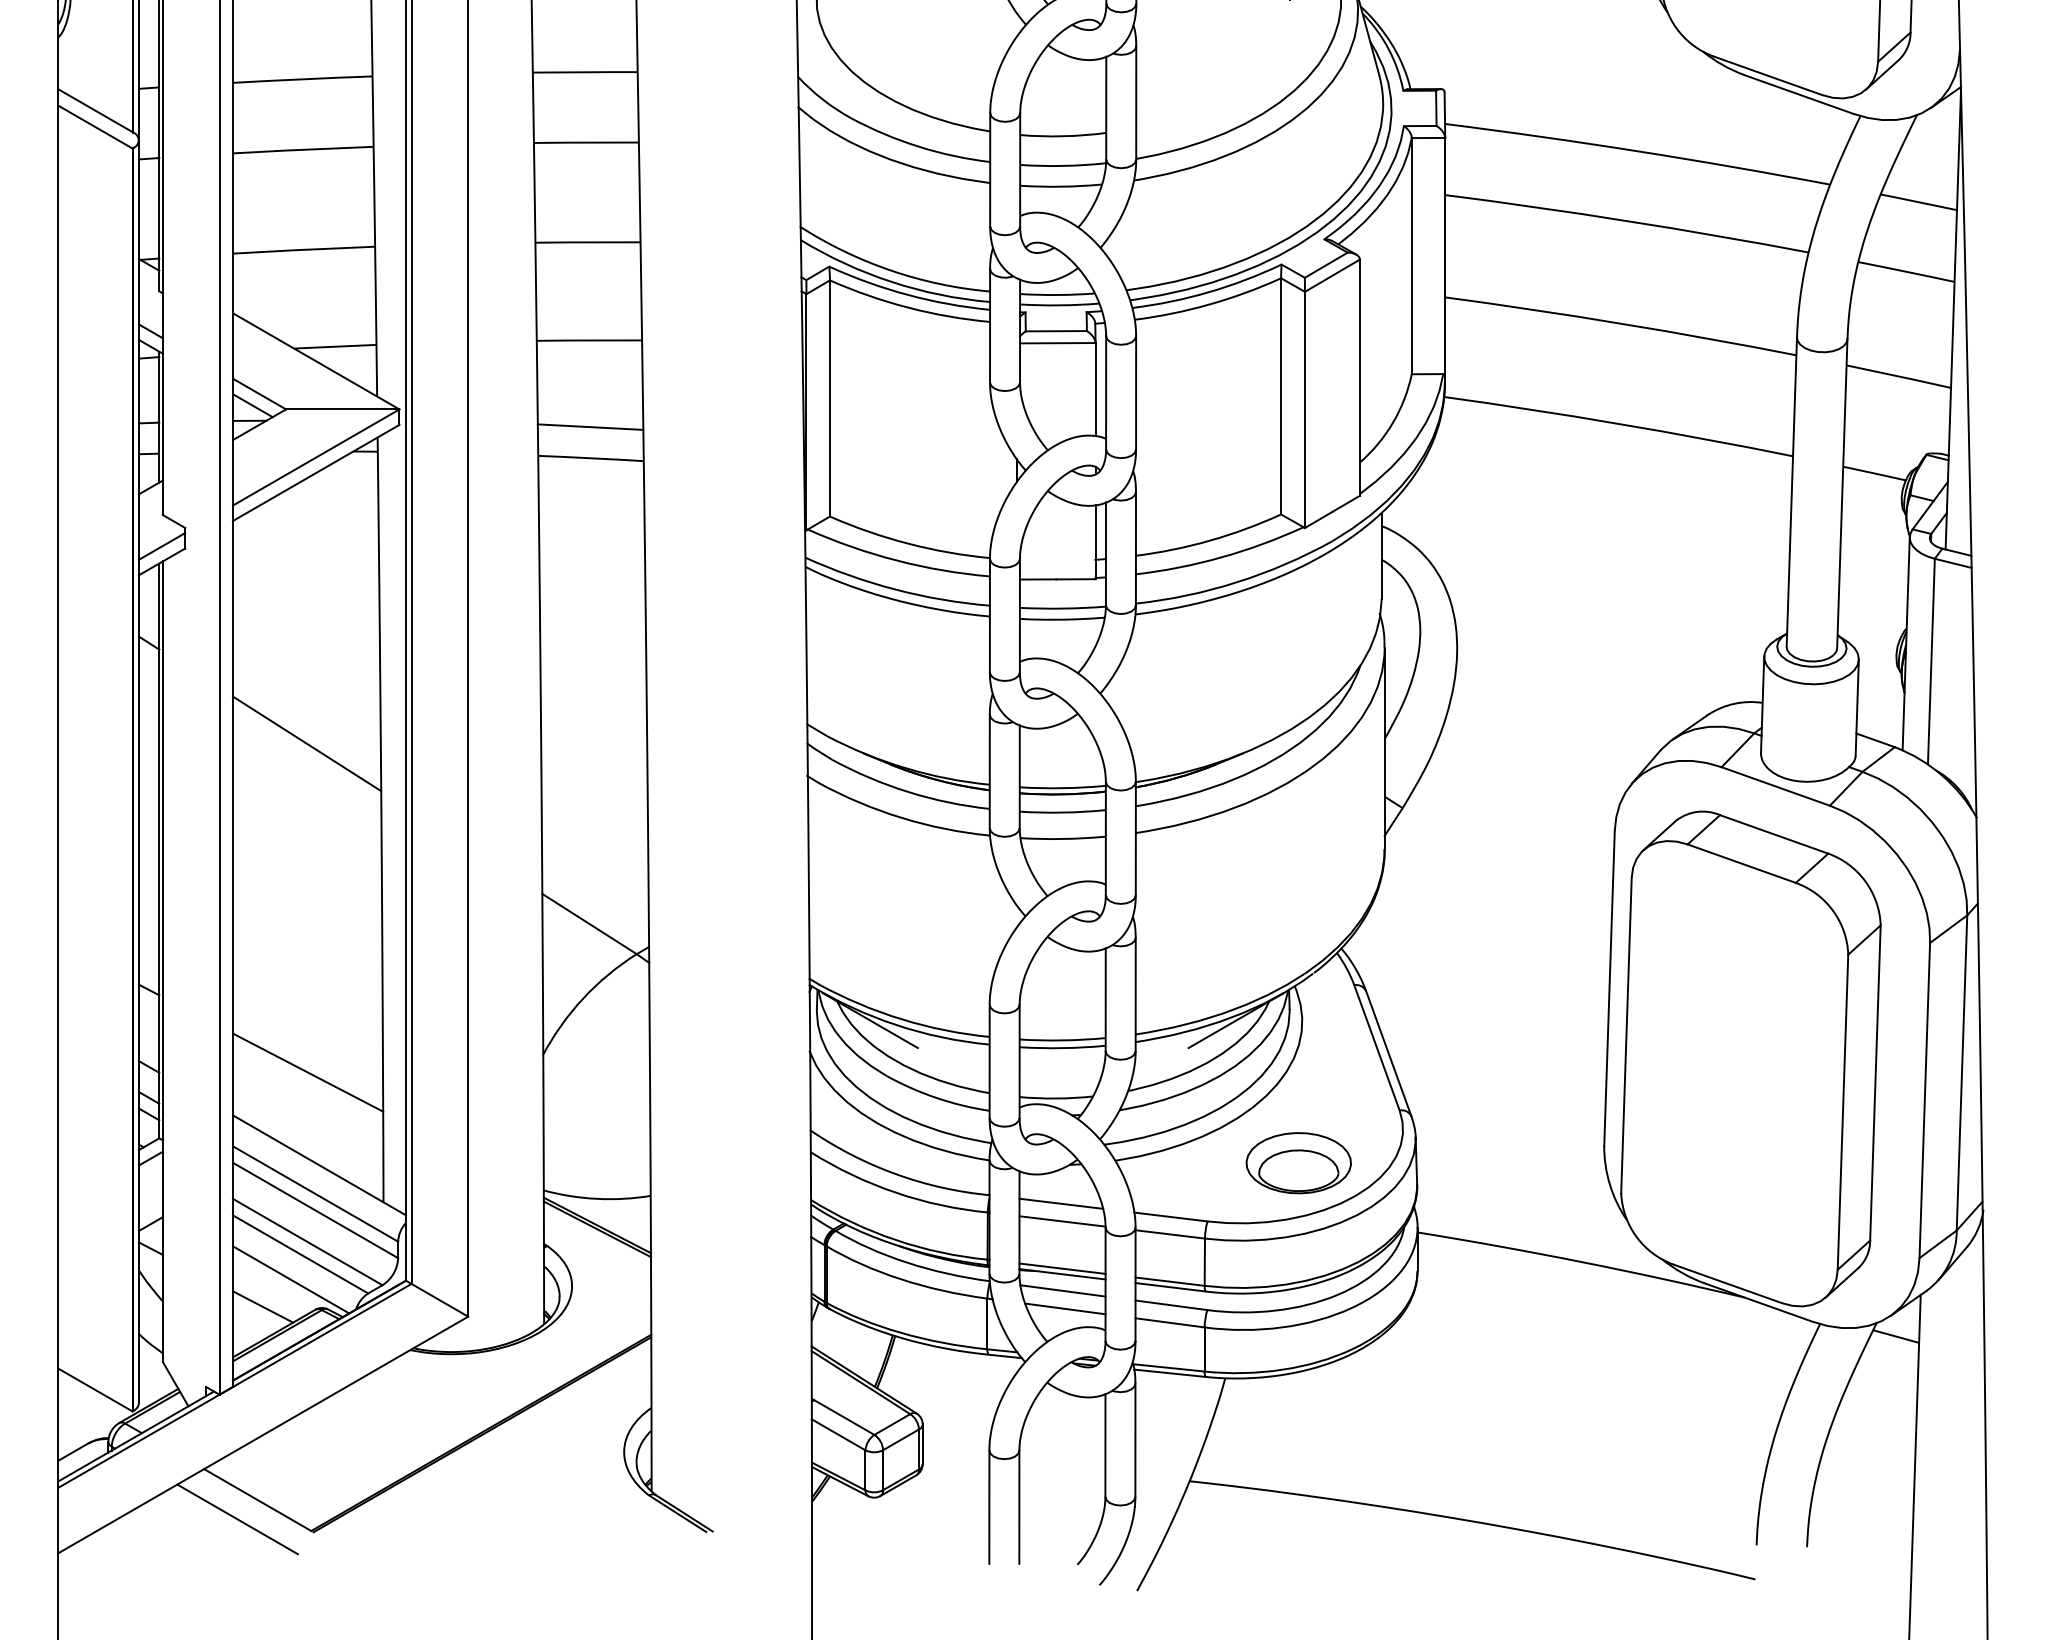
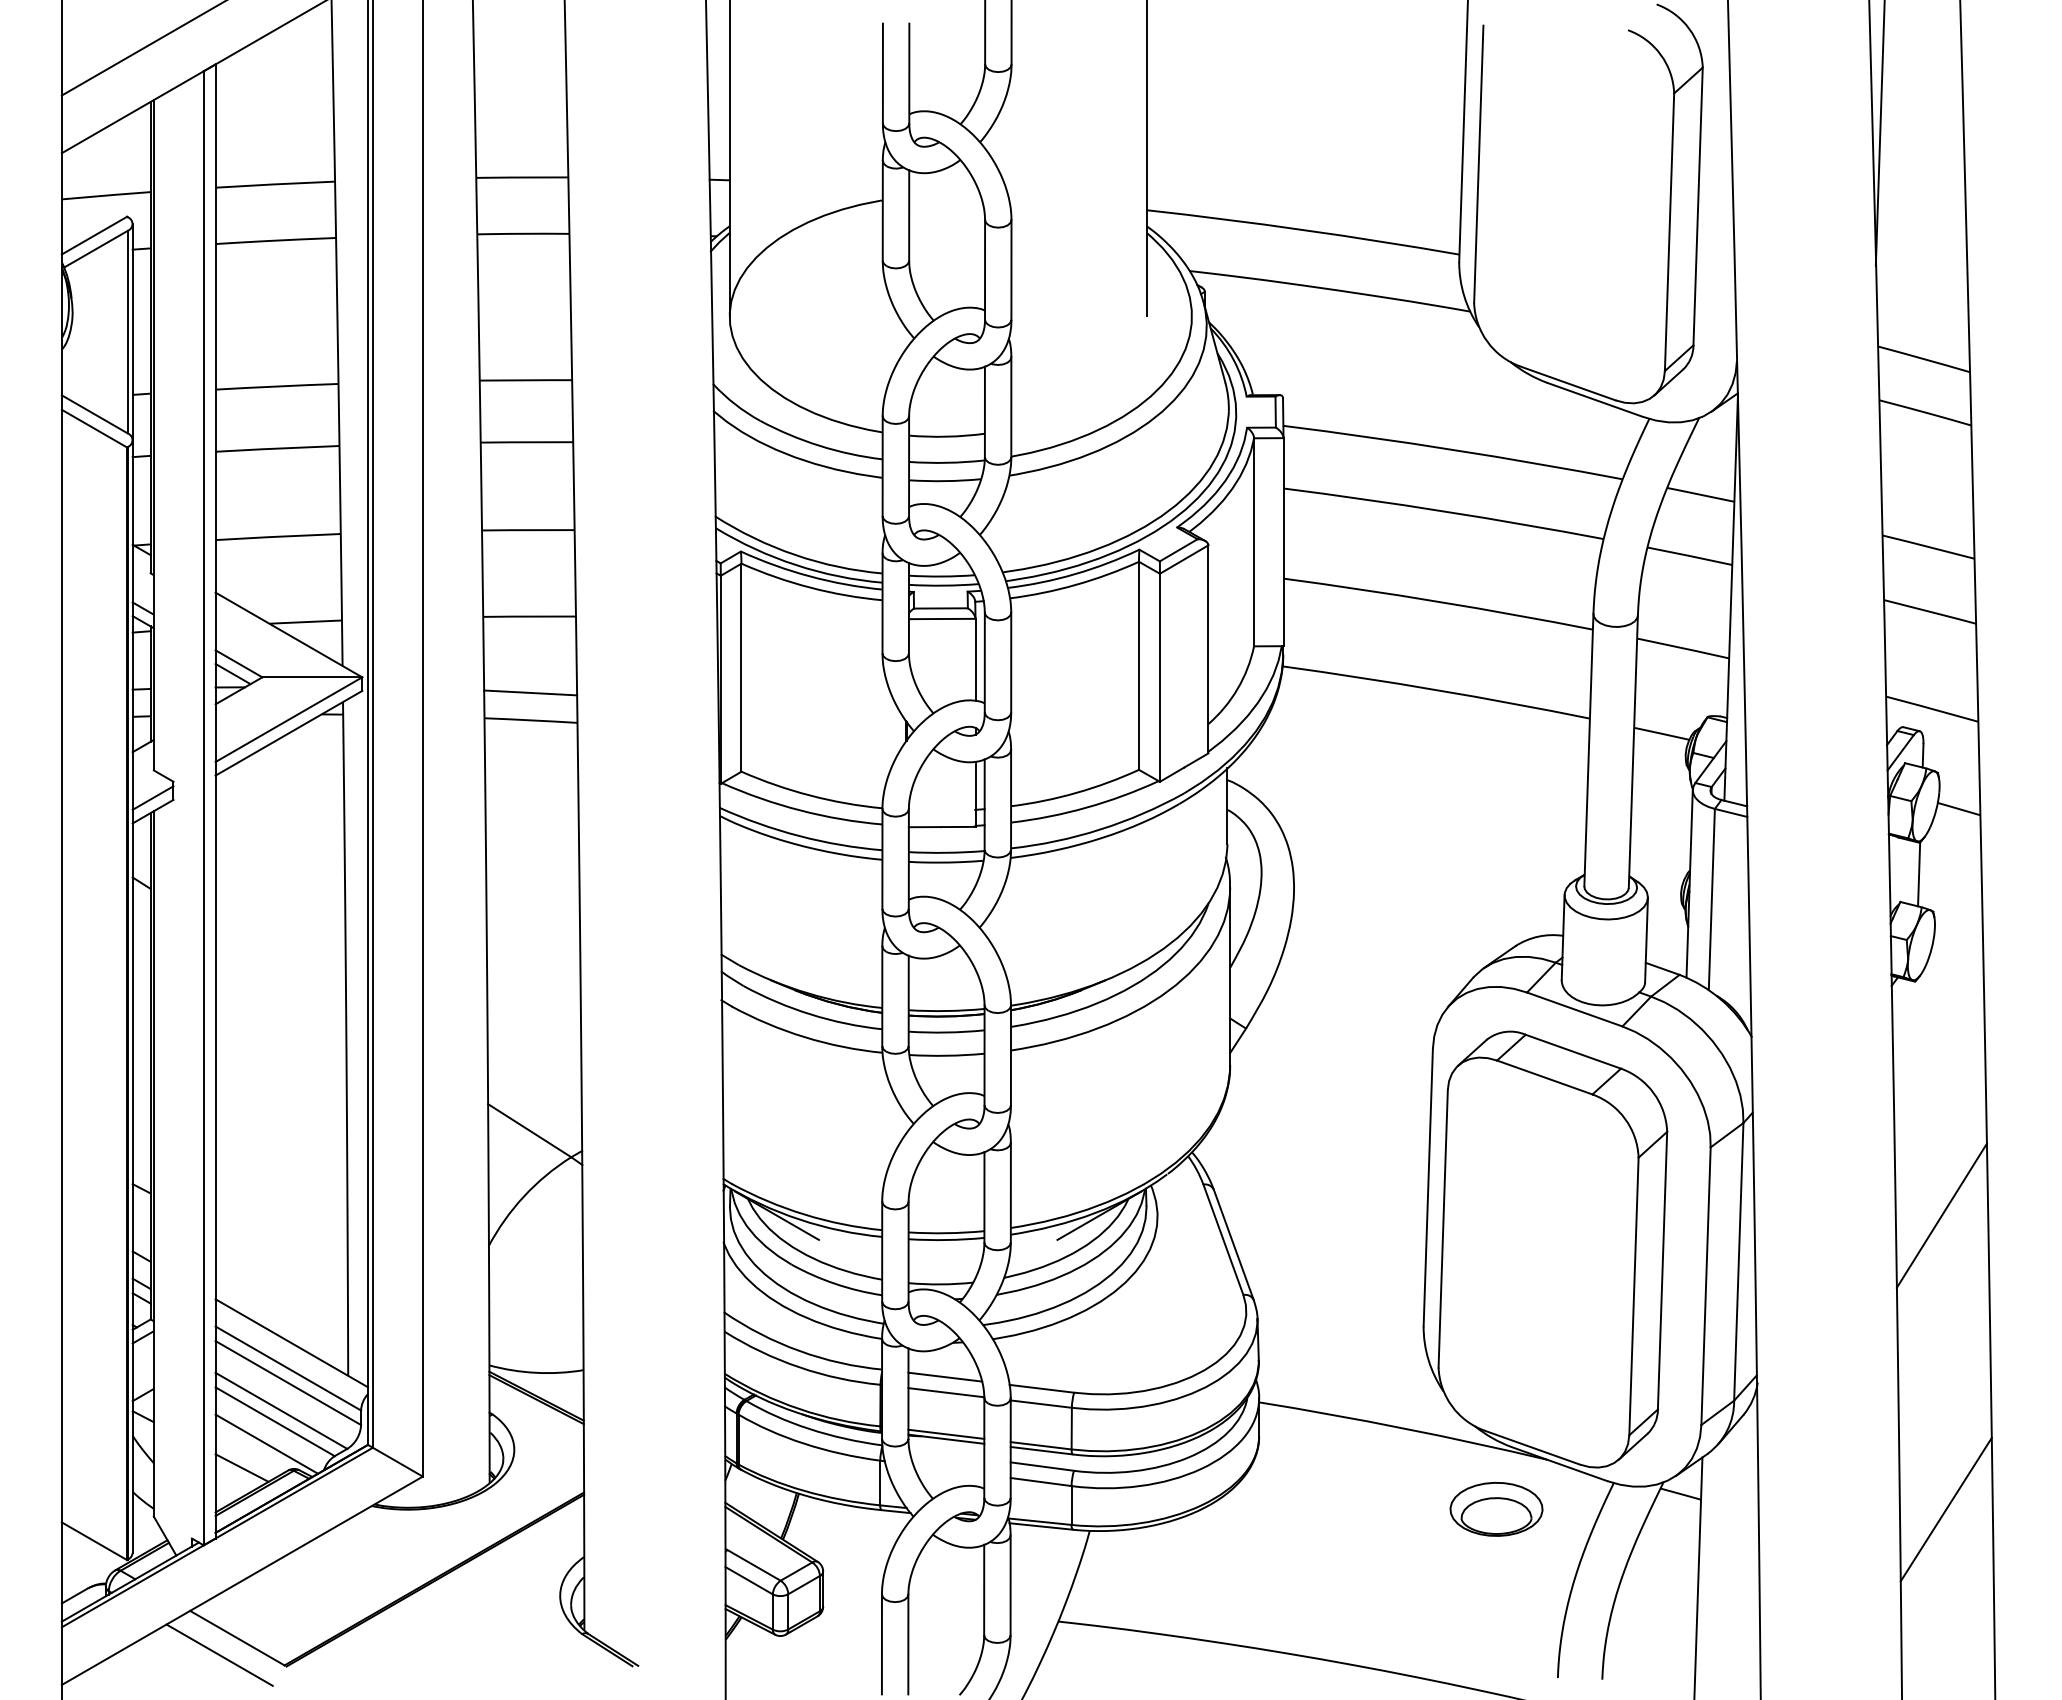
line: (306, 743) -> (280, 971), removed
line: (307, 1072) -> (281, 1261), removed
part: (1298, 1163) -> (1496, 1509), moved
line: (1062, 1290) -> (946, 1453), removed
line: (1064, 1308) -> (948, 1469), removed

